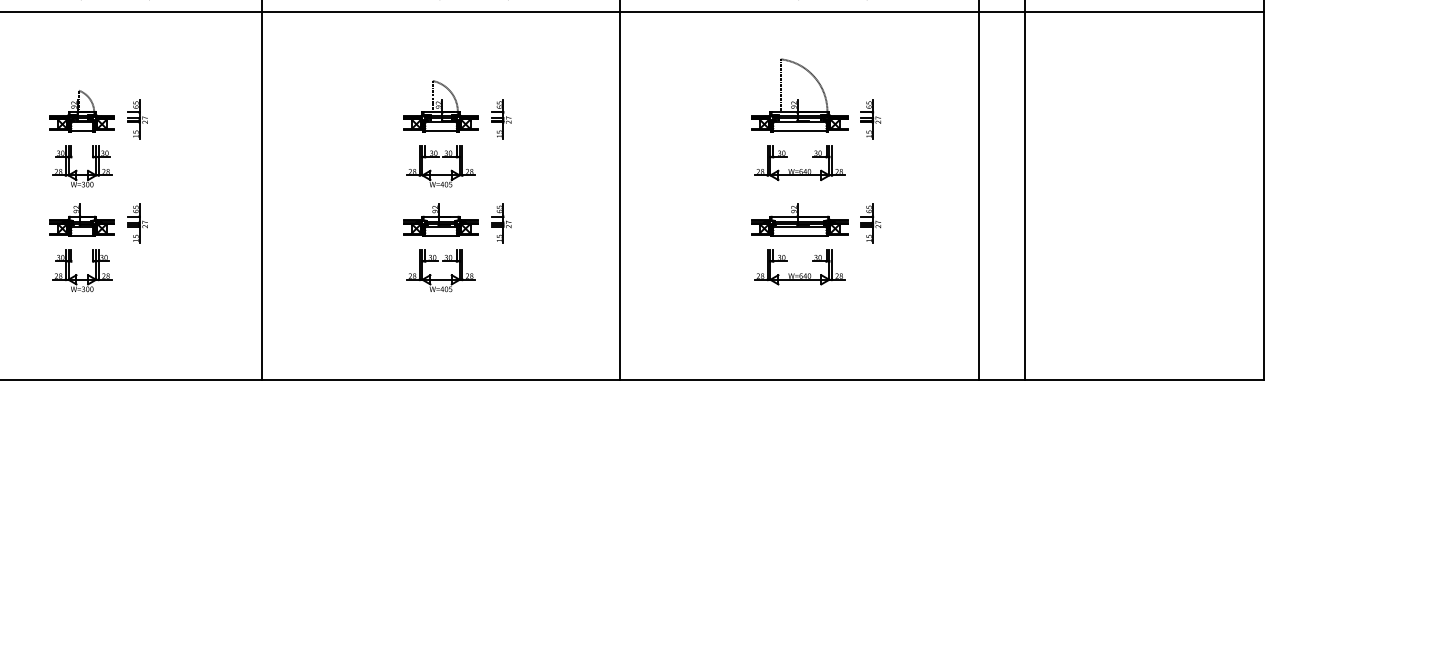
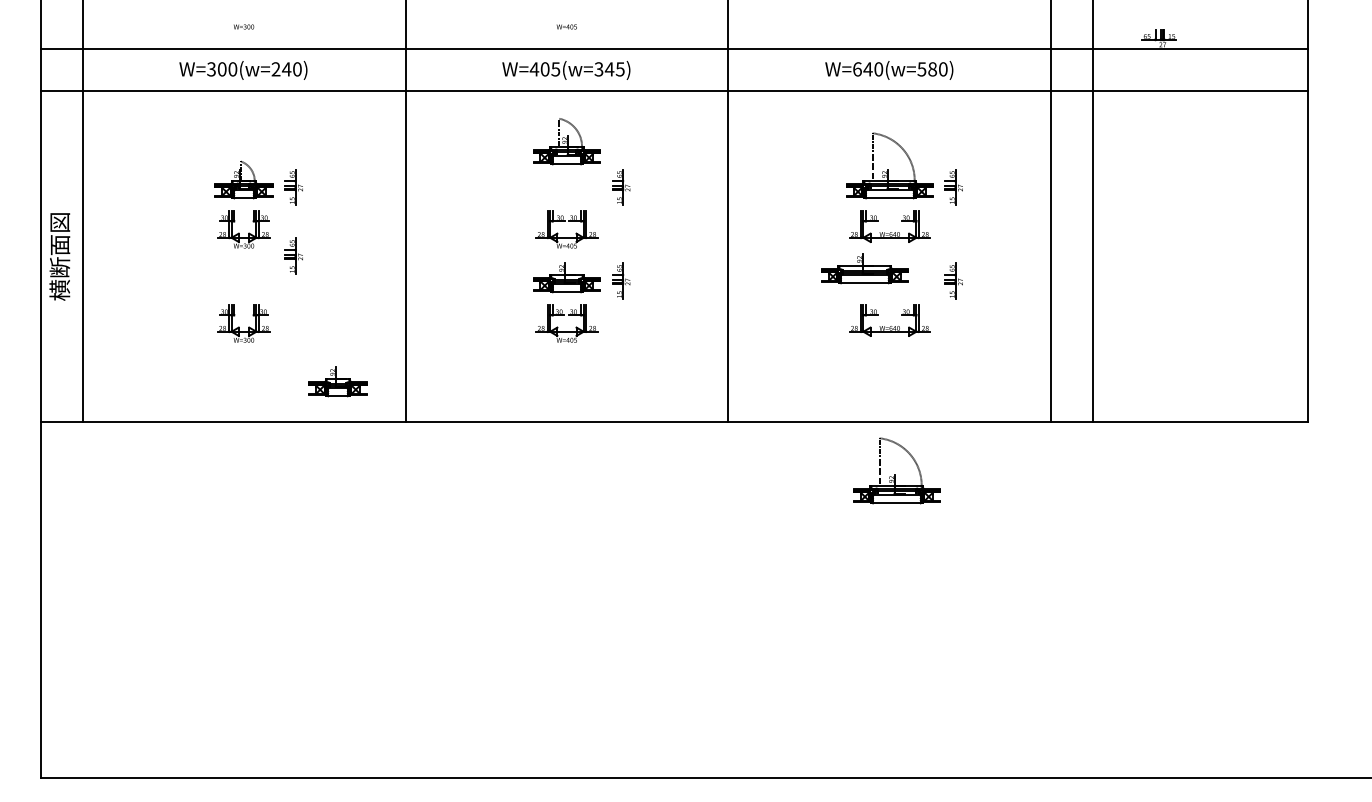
part: (440, 106) -> (566, 141), moved
part: (81, 219) -> (337, 381), moved
part: (799, 219) -> (864, 268), moved
part: (137, 222) -> (293, 255), moved
part: (807, 433) -> (896, 470), added

